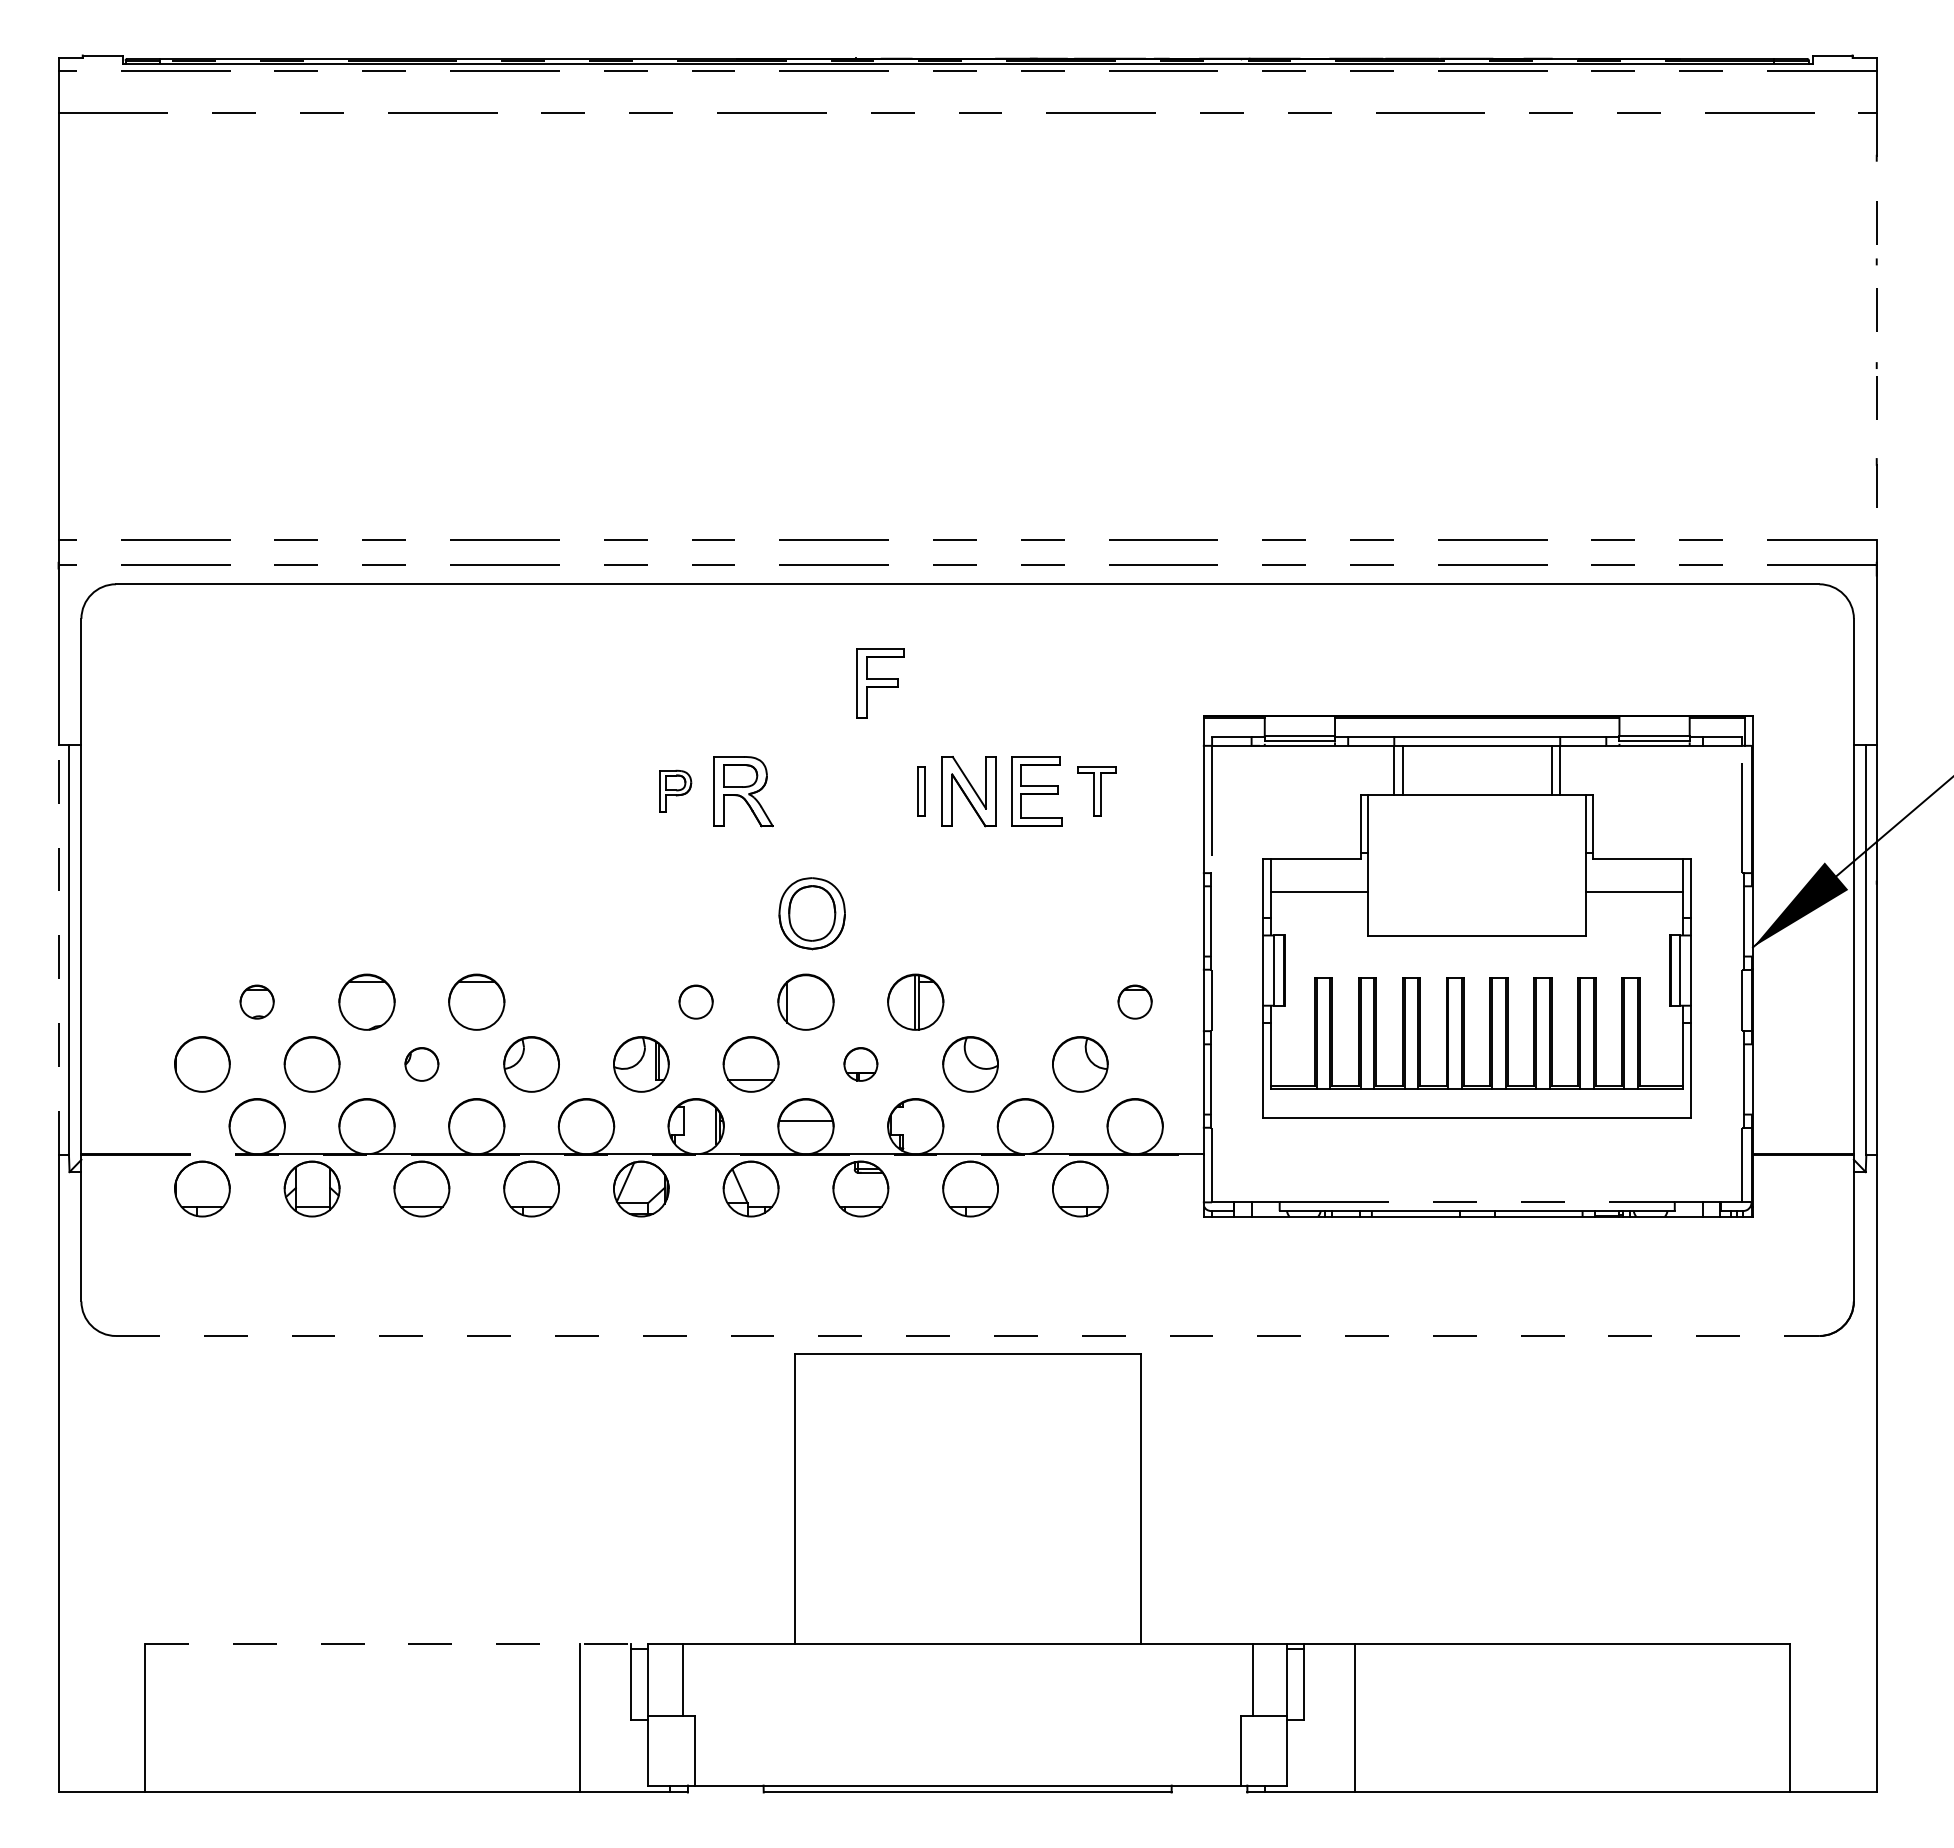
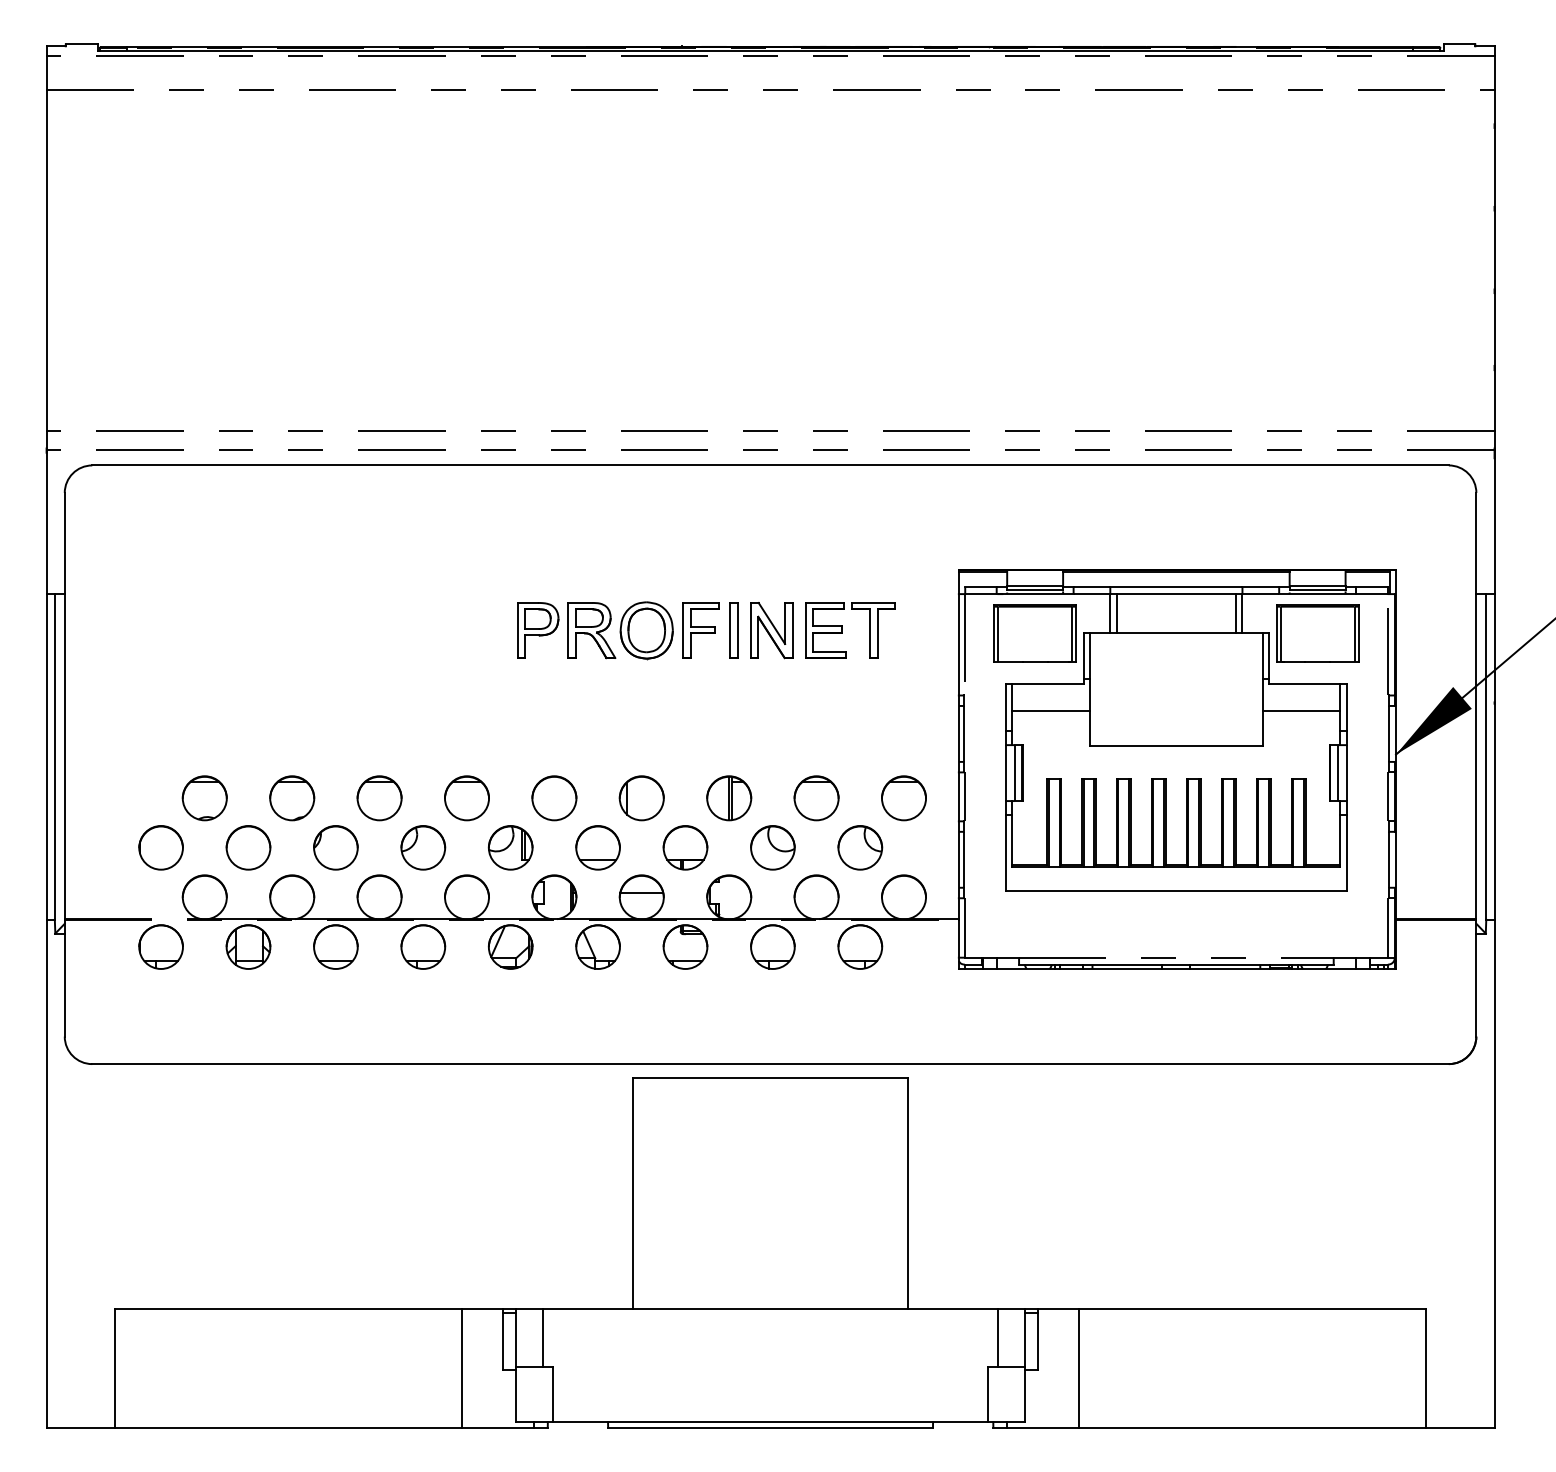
line: (1876, 326) -> (1494, 260), dashed -> solid
part: (880, 683) -> (701, 630), moved
part: (675, 791) -> (537, 630), size x1.67
part: (921, 791) -> (733, 630), size x1.43
part: (1096, 791) -> (873, 630), size x1.43
part: (1299, 794) -> (1034, 632), added
part: (1654, 794) -> (1317, 632), added
part: (811, 913) -> (646, 630), moved
line: (58, 949) -> (46, 756), dashed -> solid
part: (256, 1001) -> (204, 797), size x1.67
part: (586, 1001) -> (467, 797), added
circle: (695, 1001) -> (553, 797), size x1.67
part: (1025, 1001) -> (816, 797), added
part: (1134, 1001) -> (903, 797), size x1.67
part: (421, 1064) -> (335, 847), size x1.67
part: (860, 1064) -> (685, 847), size x1.67
line: (967, 1336) -> (770, 1064), dashed -> solid
line: (396, 1643) -> (315, 1309), dashed -> solid

